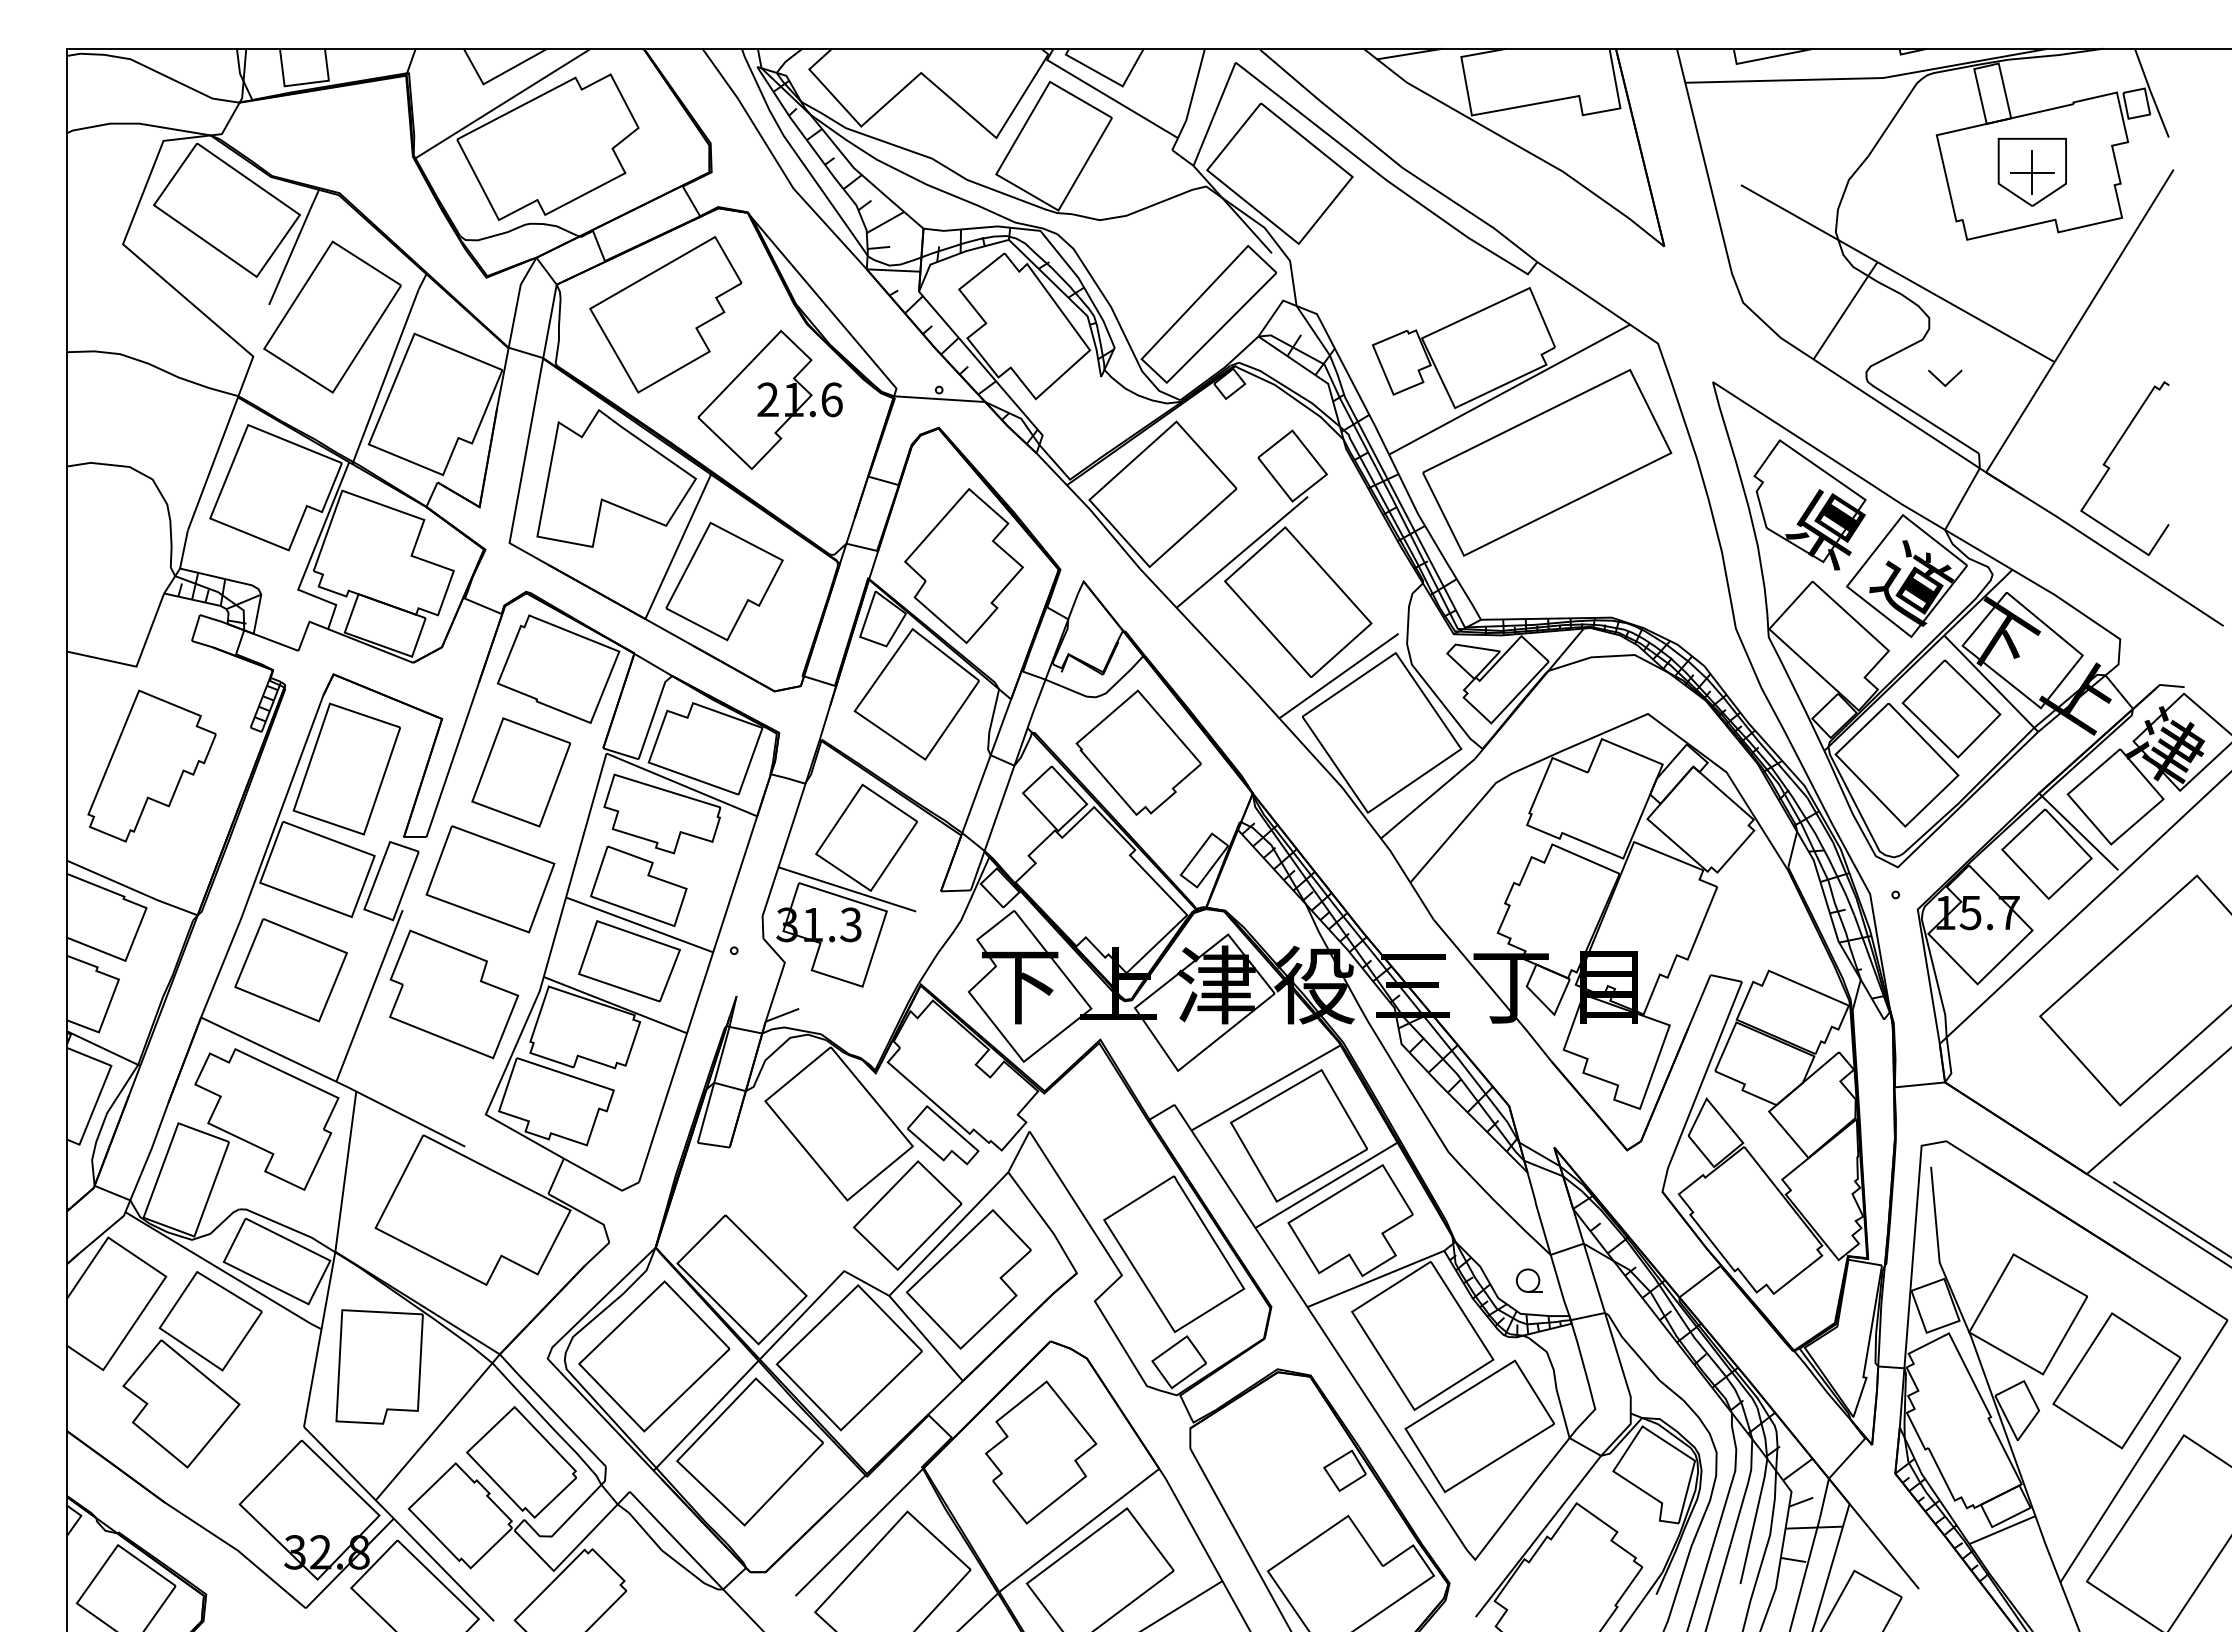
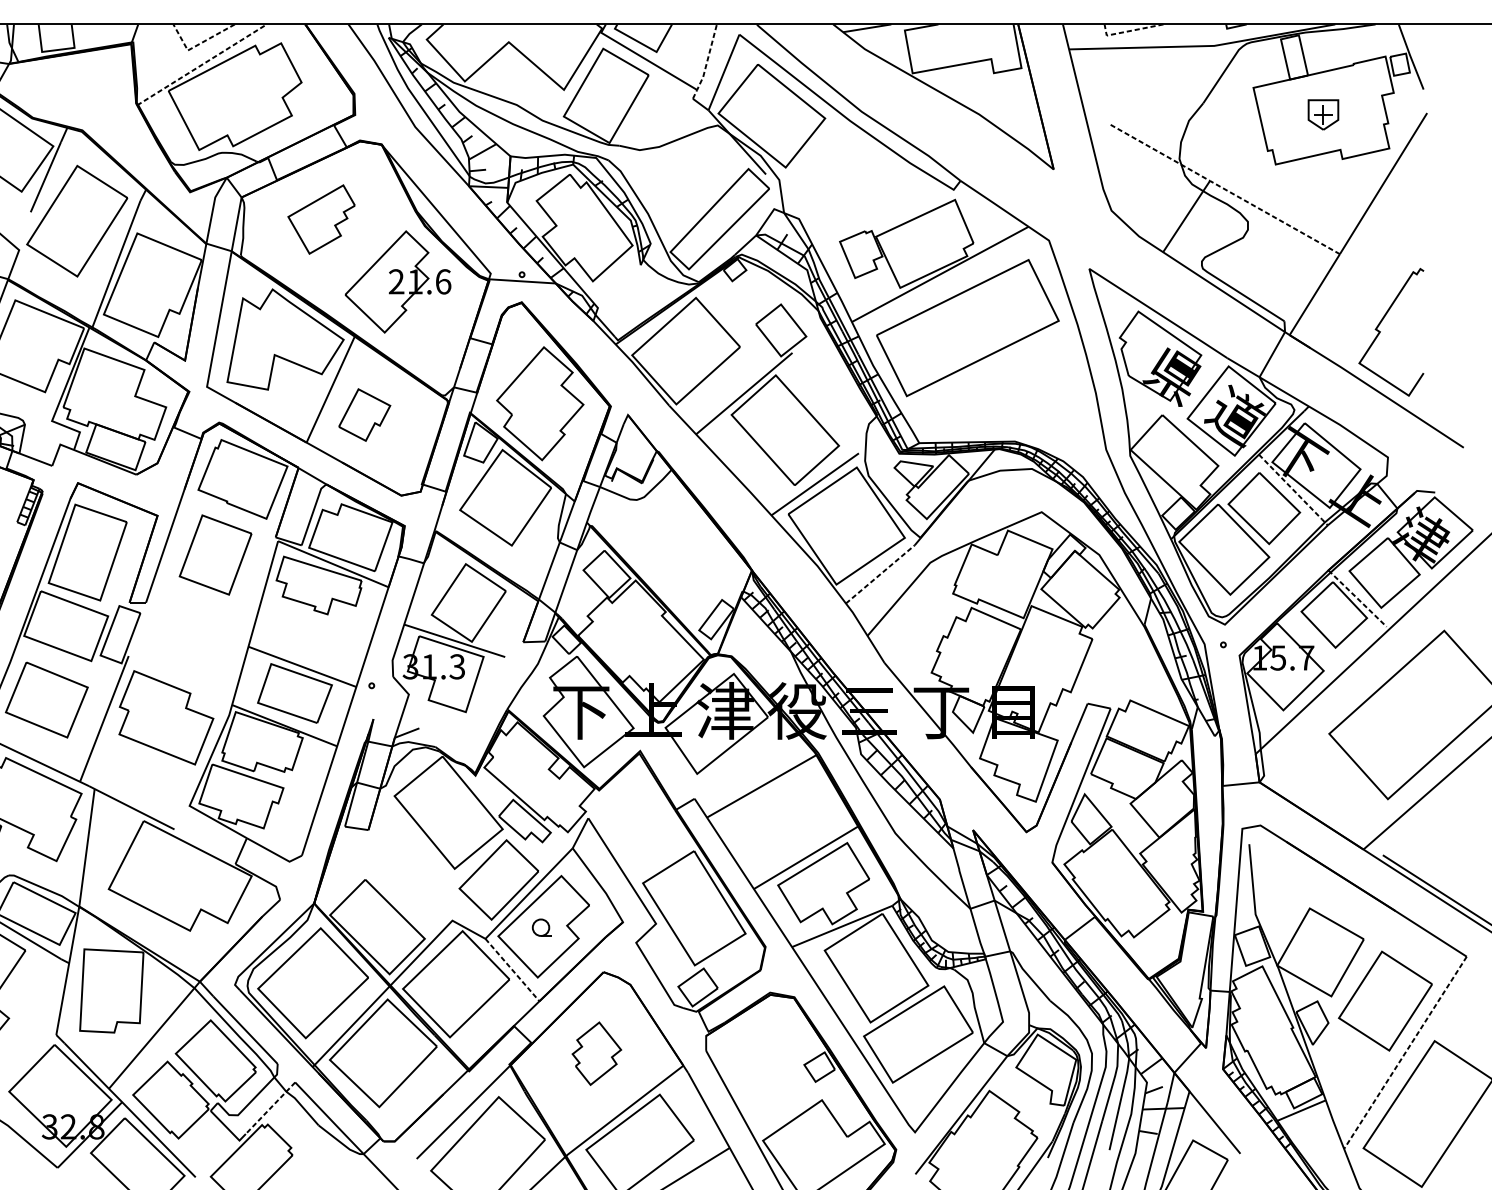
line: (1767, 58) -> (1129, 31), solid -> dashed
line: (497, 76) -> (198, 44), solid -> dashed
line: (1191, 101) -> (707, 63), solid -> dashed
line: (503, 103) -> (202, 64), solid -> dashed
part: (2031, 171) -> (1322, 114), size x0.6
line: (1896, 272) -> (1223, 188), solid -> dashed
part: (665, 314) -> (321, 219), size x0.6
part: (1945, 377) -> (1259, 265), removed
part: (724, 581) -> (364, 415), size x0.6
line: (1992, 684) -> (1294, 490), solid -> dashed
part: (1138, 752) -> (668, 540), removed
line: (1428, 798) -> (880, 574), solid -> dashed
line: (2079, 832) -> (1358, 599), solid -> dashed
part: (490, 879) -> (193, 633), removed
part: (638, 886) -> (301, 638), removed
part: (1298, 1135) -> (785, 821), removed
part: (1529, 1280) -> (542, 927), moved
line: (926, 1338) -> (512, 970), solid -> dashed
line: (2144, 1451) -> (1405, 1052), solid -> dashed
part: (1041, 1452) -> (597, 1053), size x0.6
line: (596, 1526) -> (270, 1107), solid -> dashed

